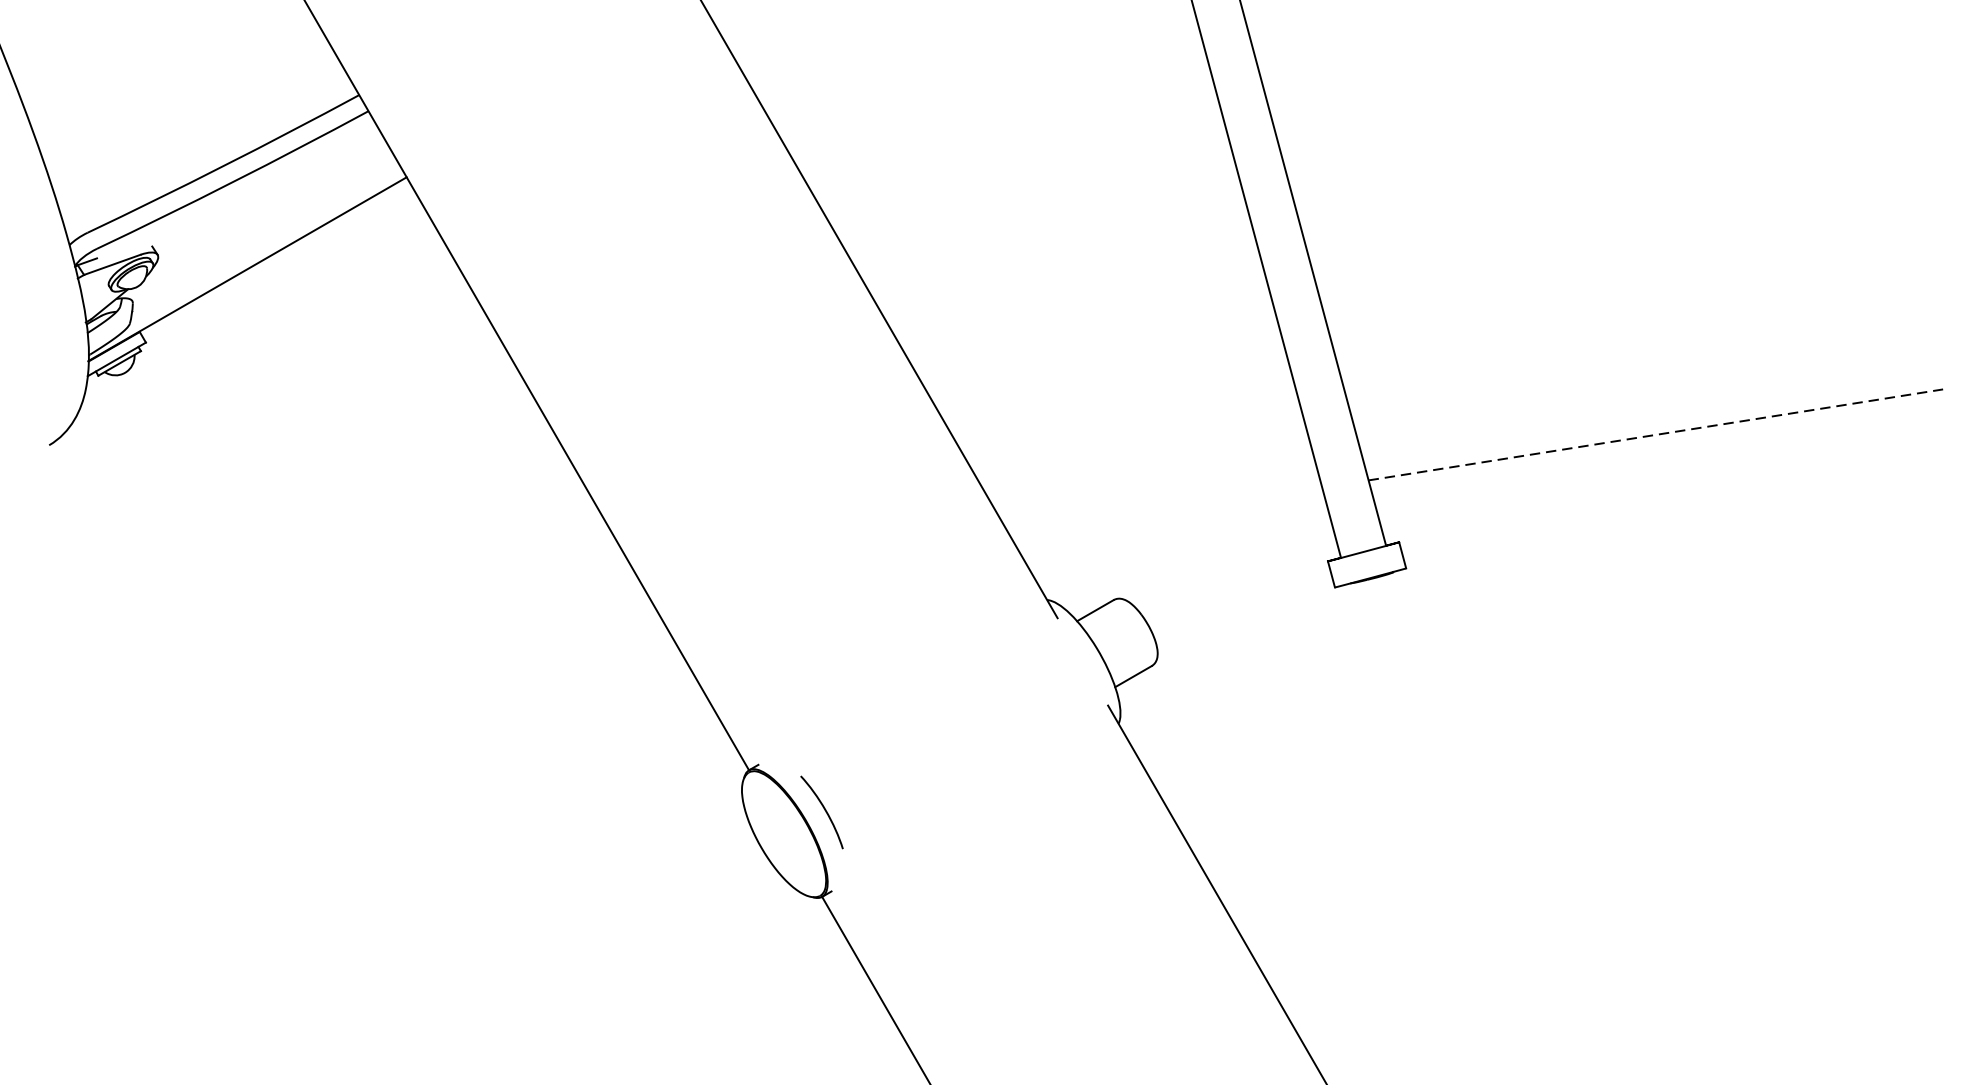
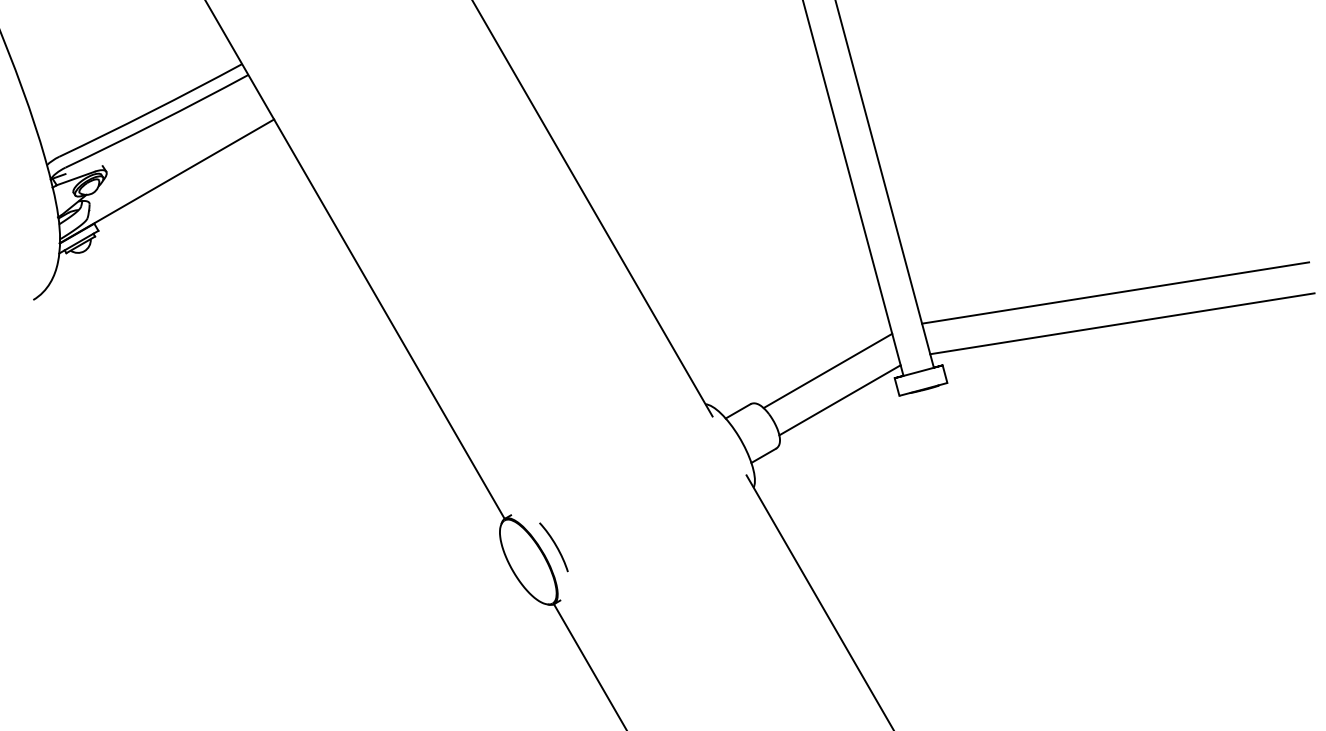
line: (1655, 435) -> (1115, 293), dashed -> solid
line: (1666, 480) -> (1122, 323), added
line: (1228, 549) -> (827, 370), added
line: (1246, 594) -> (839, 400), added

